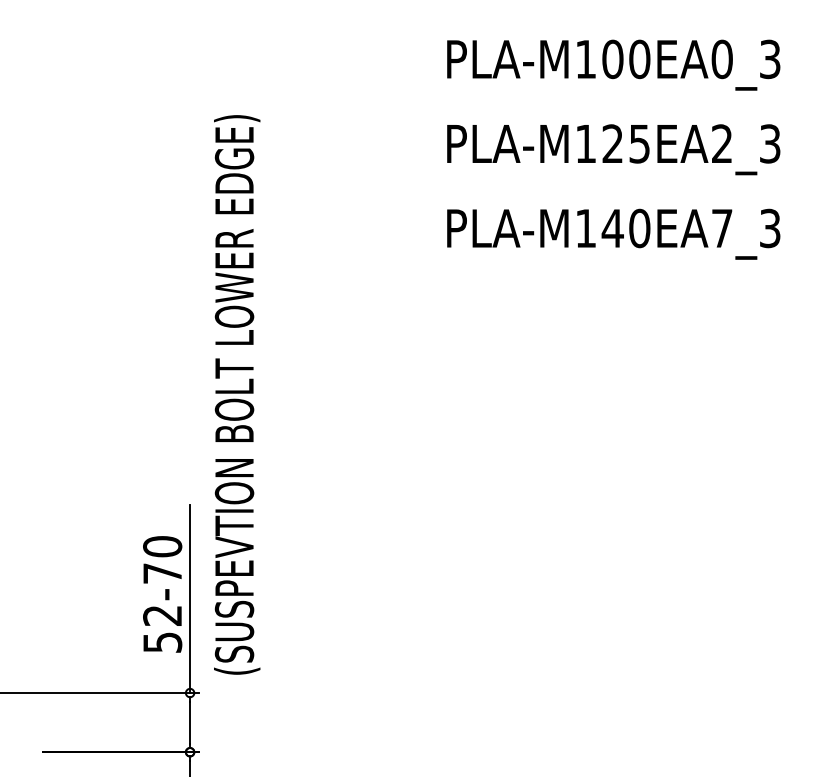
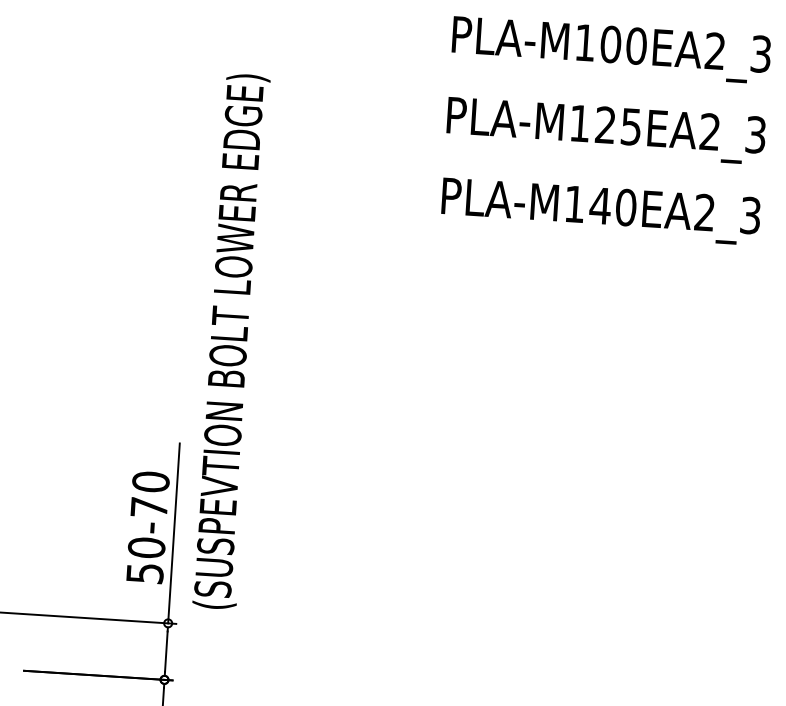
text: (721, 59) -> (714, 51), PLA-M100EA0_3 -> PLA-M100EA2_3
text: (722, 227) -> (705, 211), PLA-M140EA7_3 -> PLA-M140EA2_3
text: (162, 615) -> (146, 547), 52-70 -> 50-70

